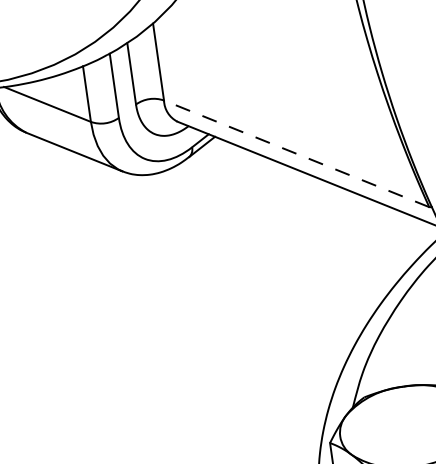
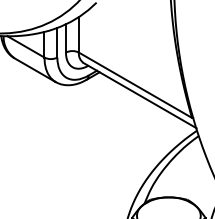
line: (296, 154) -> (135, 85), dashed -> solid

